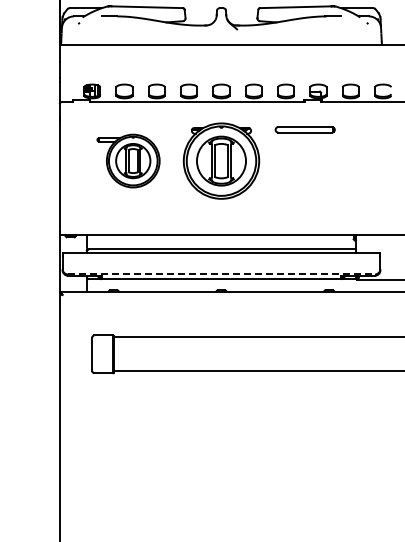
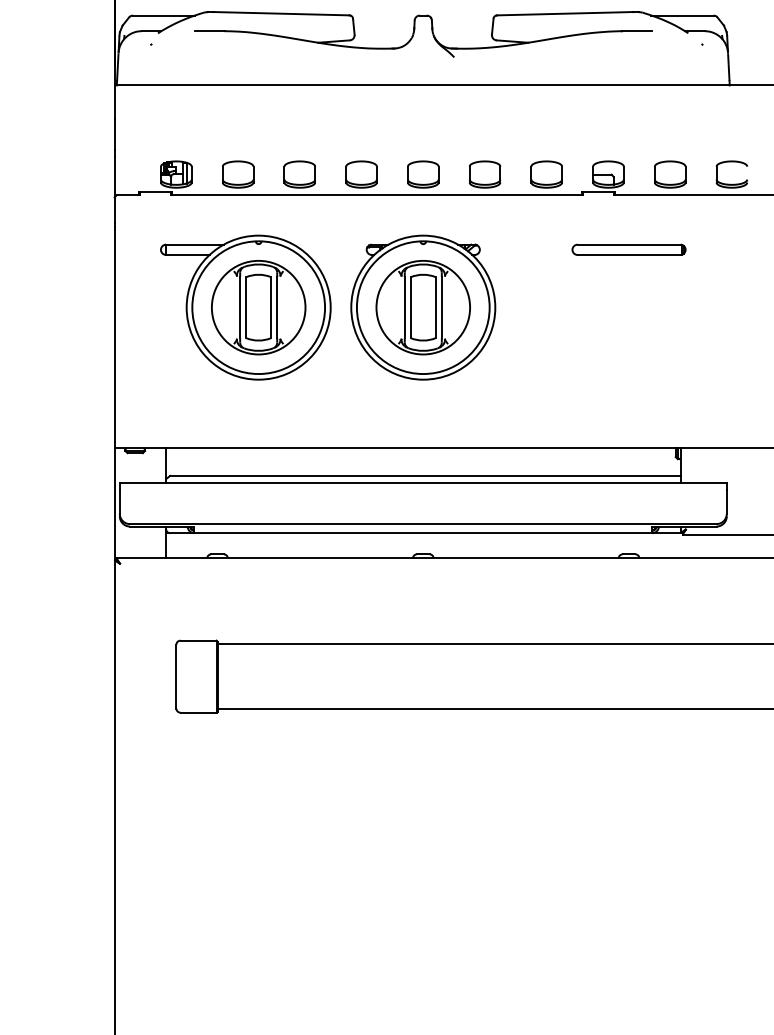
part: (304, 129) -> (627, 249), moved
part: (128, 160) -> (245, 306), size x1.43
line: (221, 274) -> (423, 524), dashed -> solid

